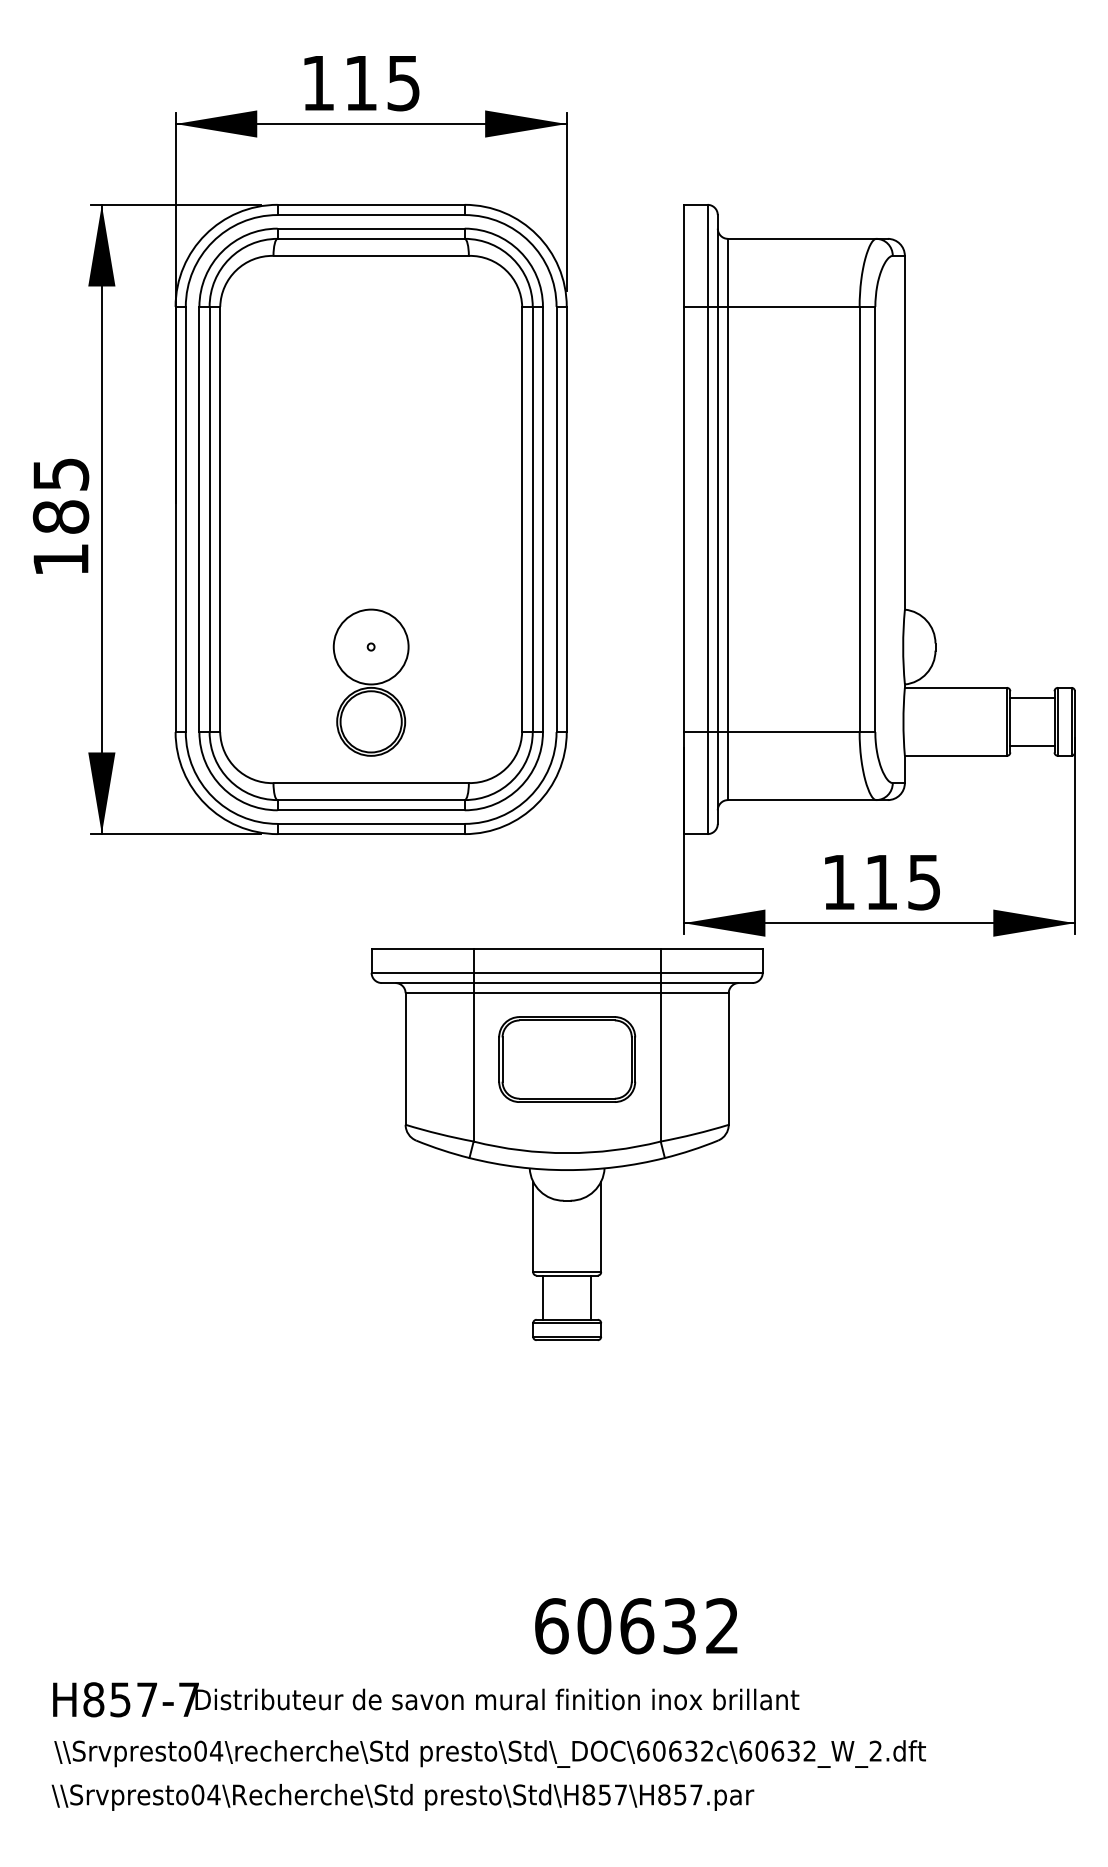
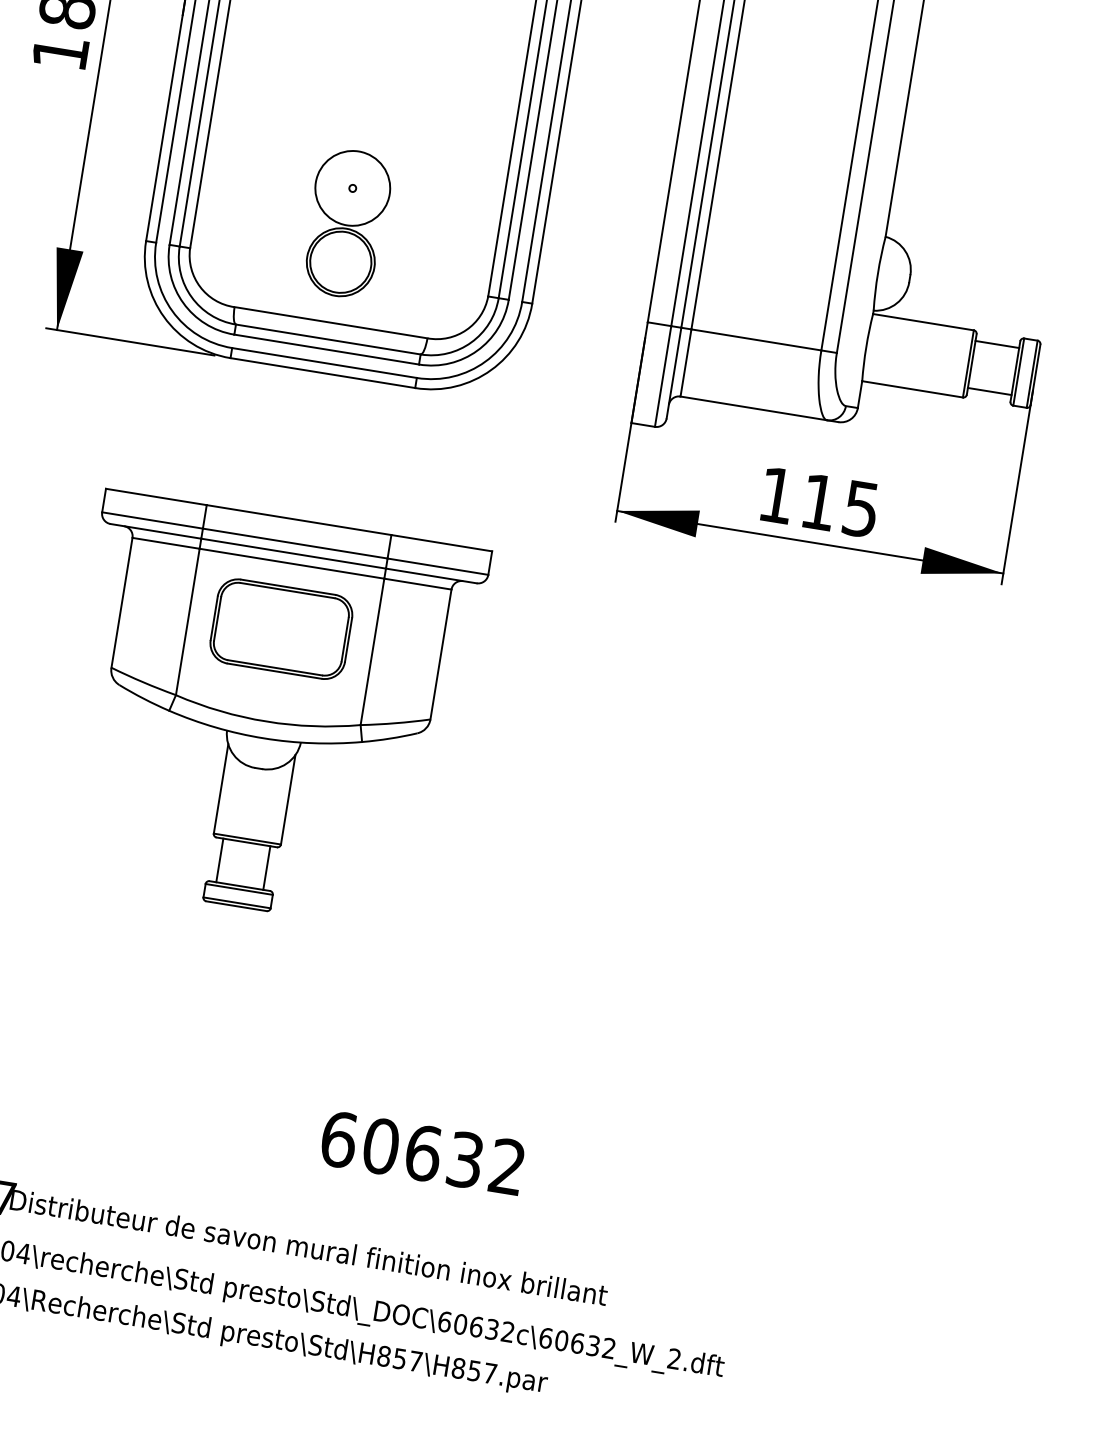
part: (566, 1144) -> (267, 712), moved
text: (636, 1626) -> (422, 1153), moved

